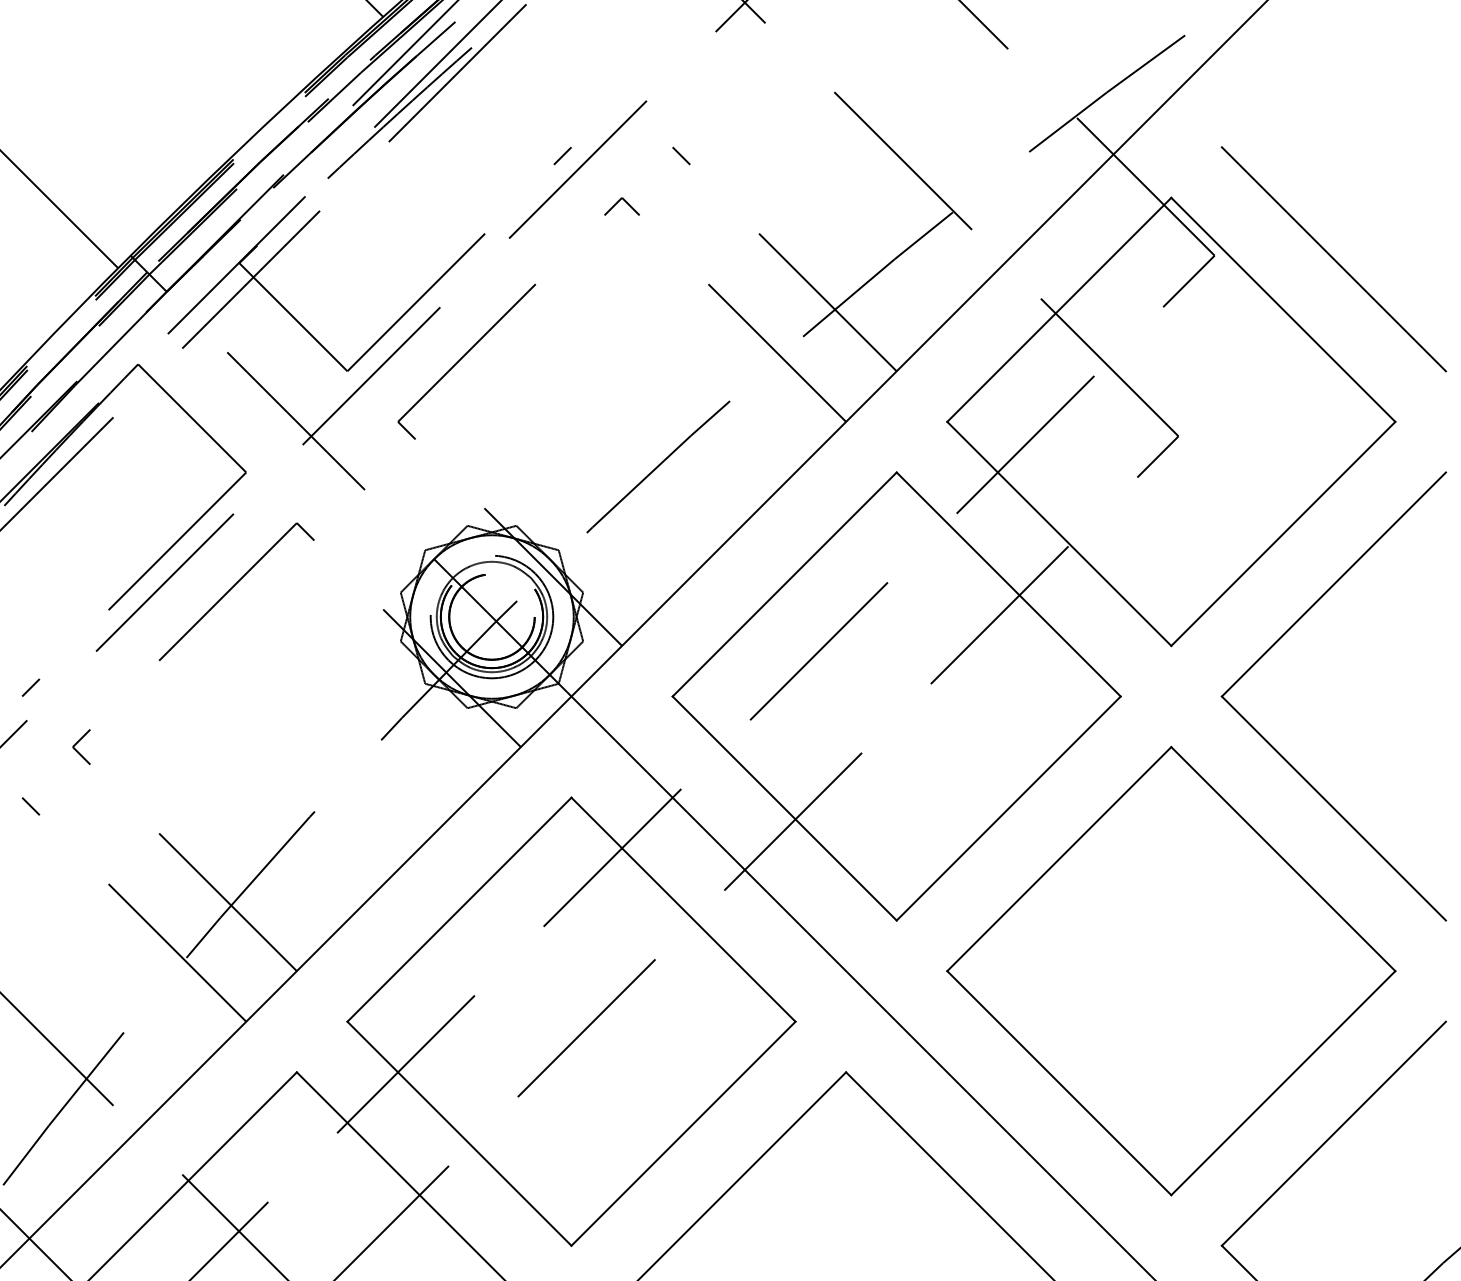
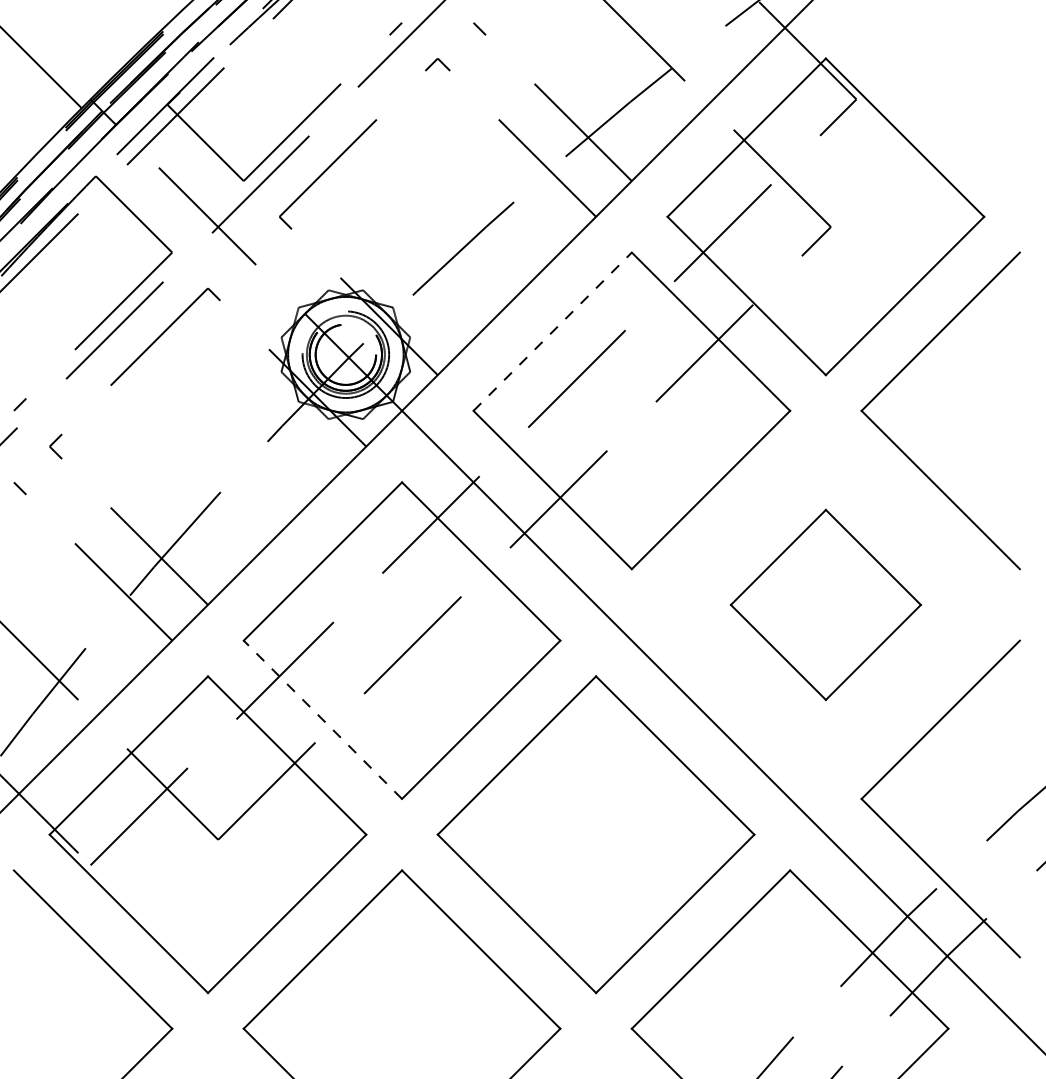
line: (1333, 258) -> (940, 101), removed
line: (784, 584) -> (552, 331), solid -> dashed
part: (1170, 970) -> (825, 604), size x0.6
line: (458, 1133) -> (322, 719), solid -> dashed

